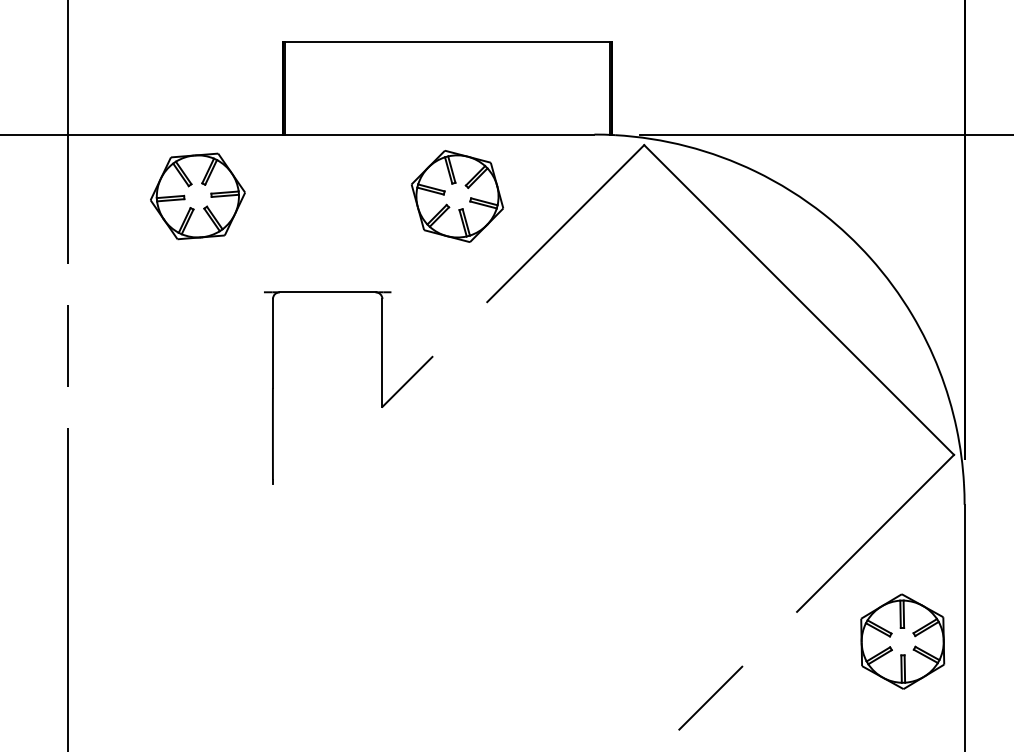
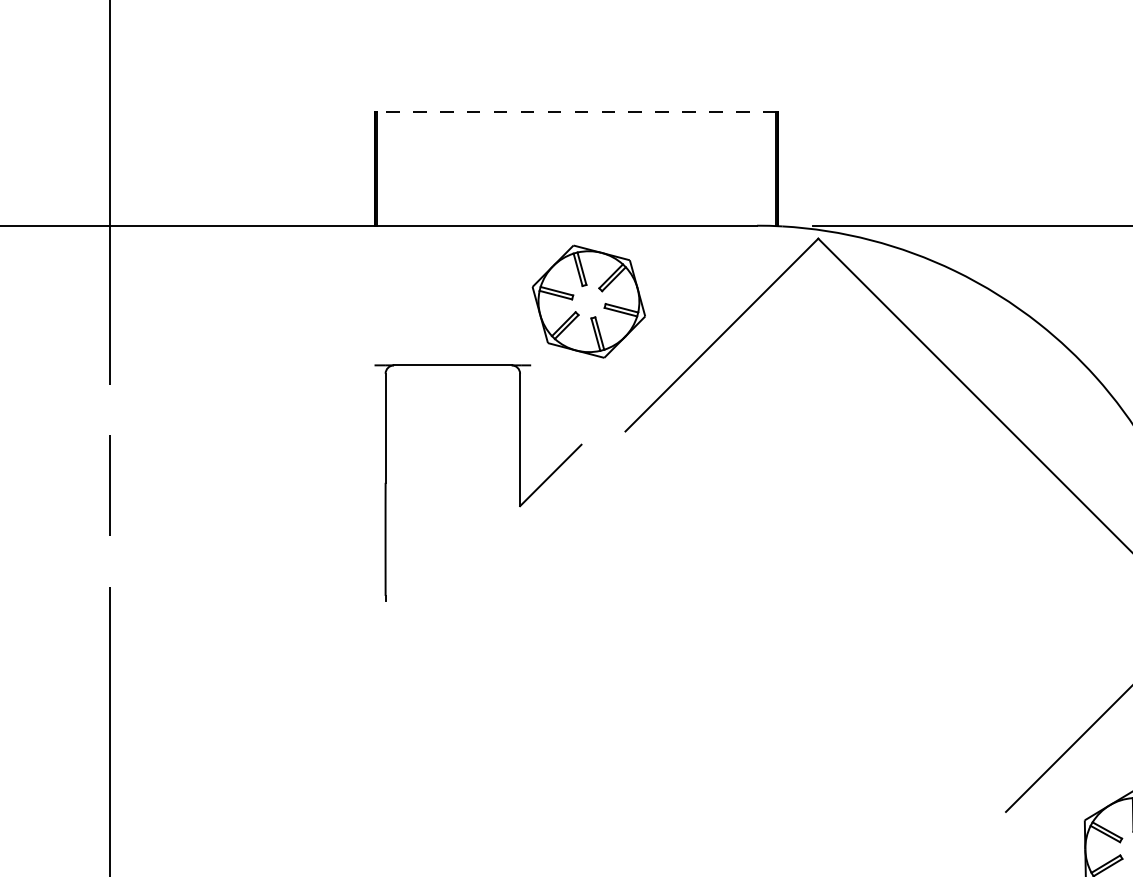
line: (447, 42) -> (576, 112), solid -> dashed
part: (197, 196) -> (269, 301), removed
part: (381, 387) -> (518, 482), moved

